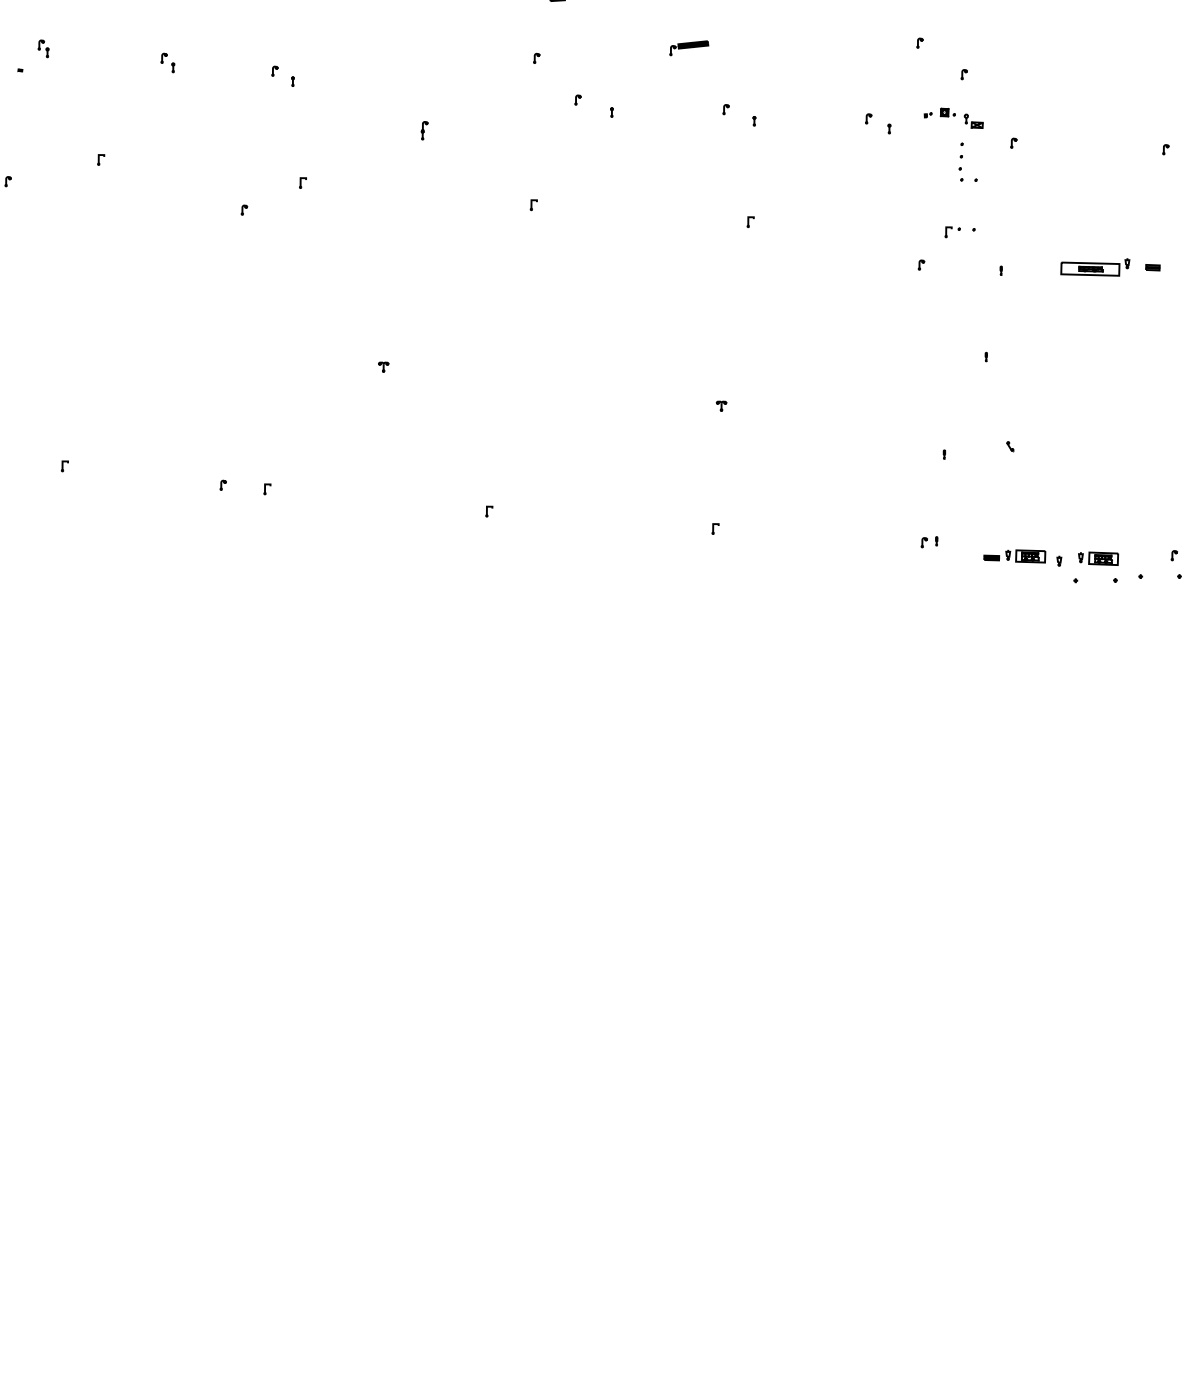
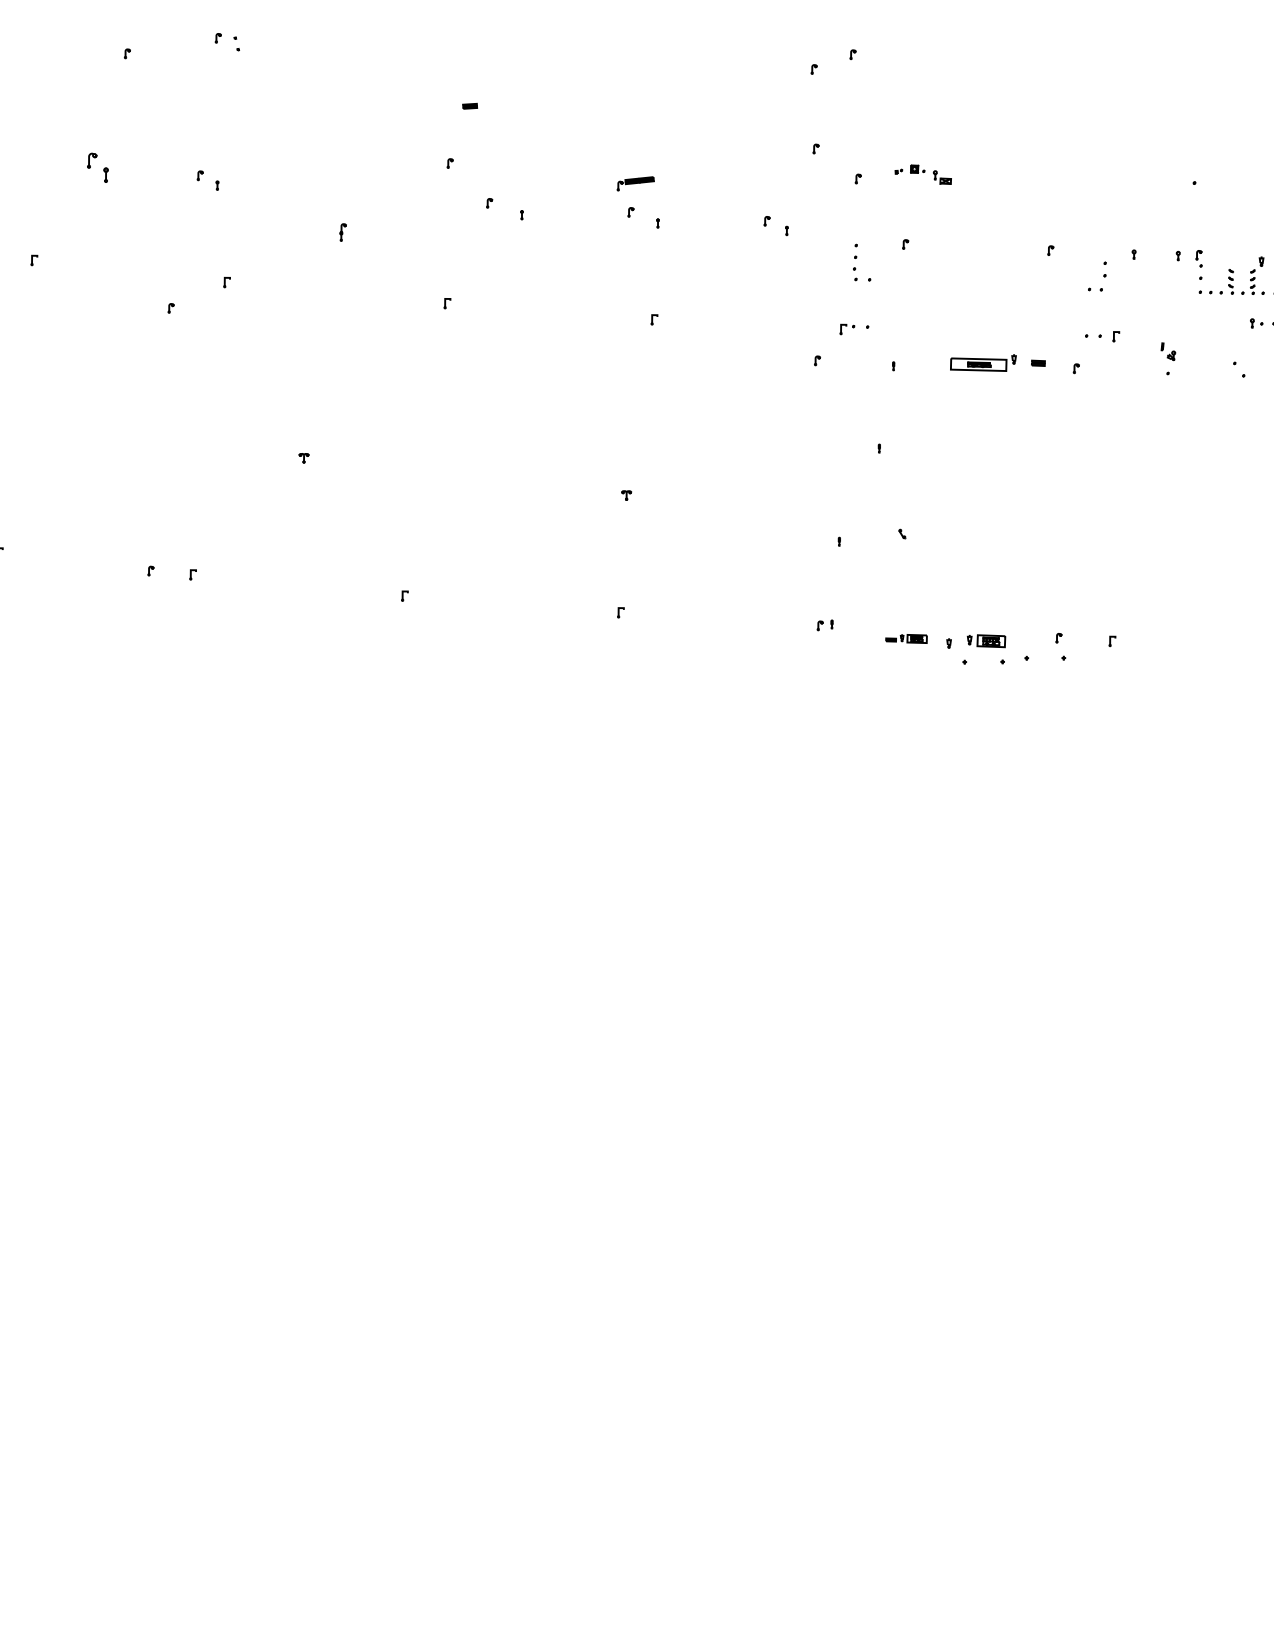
part: (688, 47) -> (635, 183), moved
part: (168, 62) -> (98, 167), size x1.6
part: (952, 118) -> (922, 174), moved
part: (1014, 555) -> (906, 638), size x0.7

